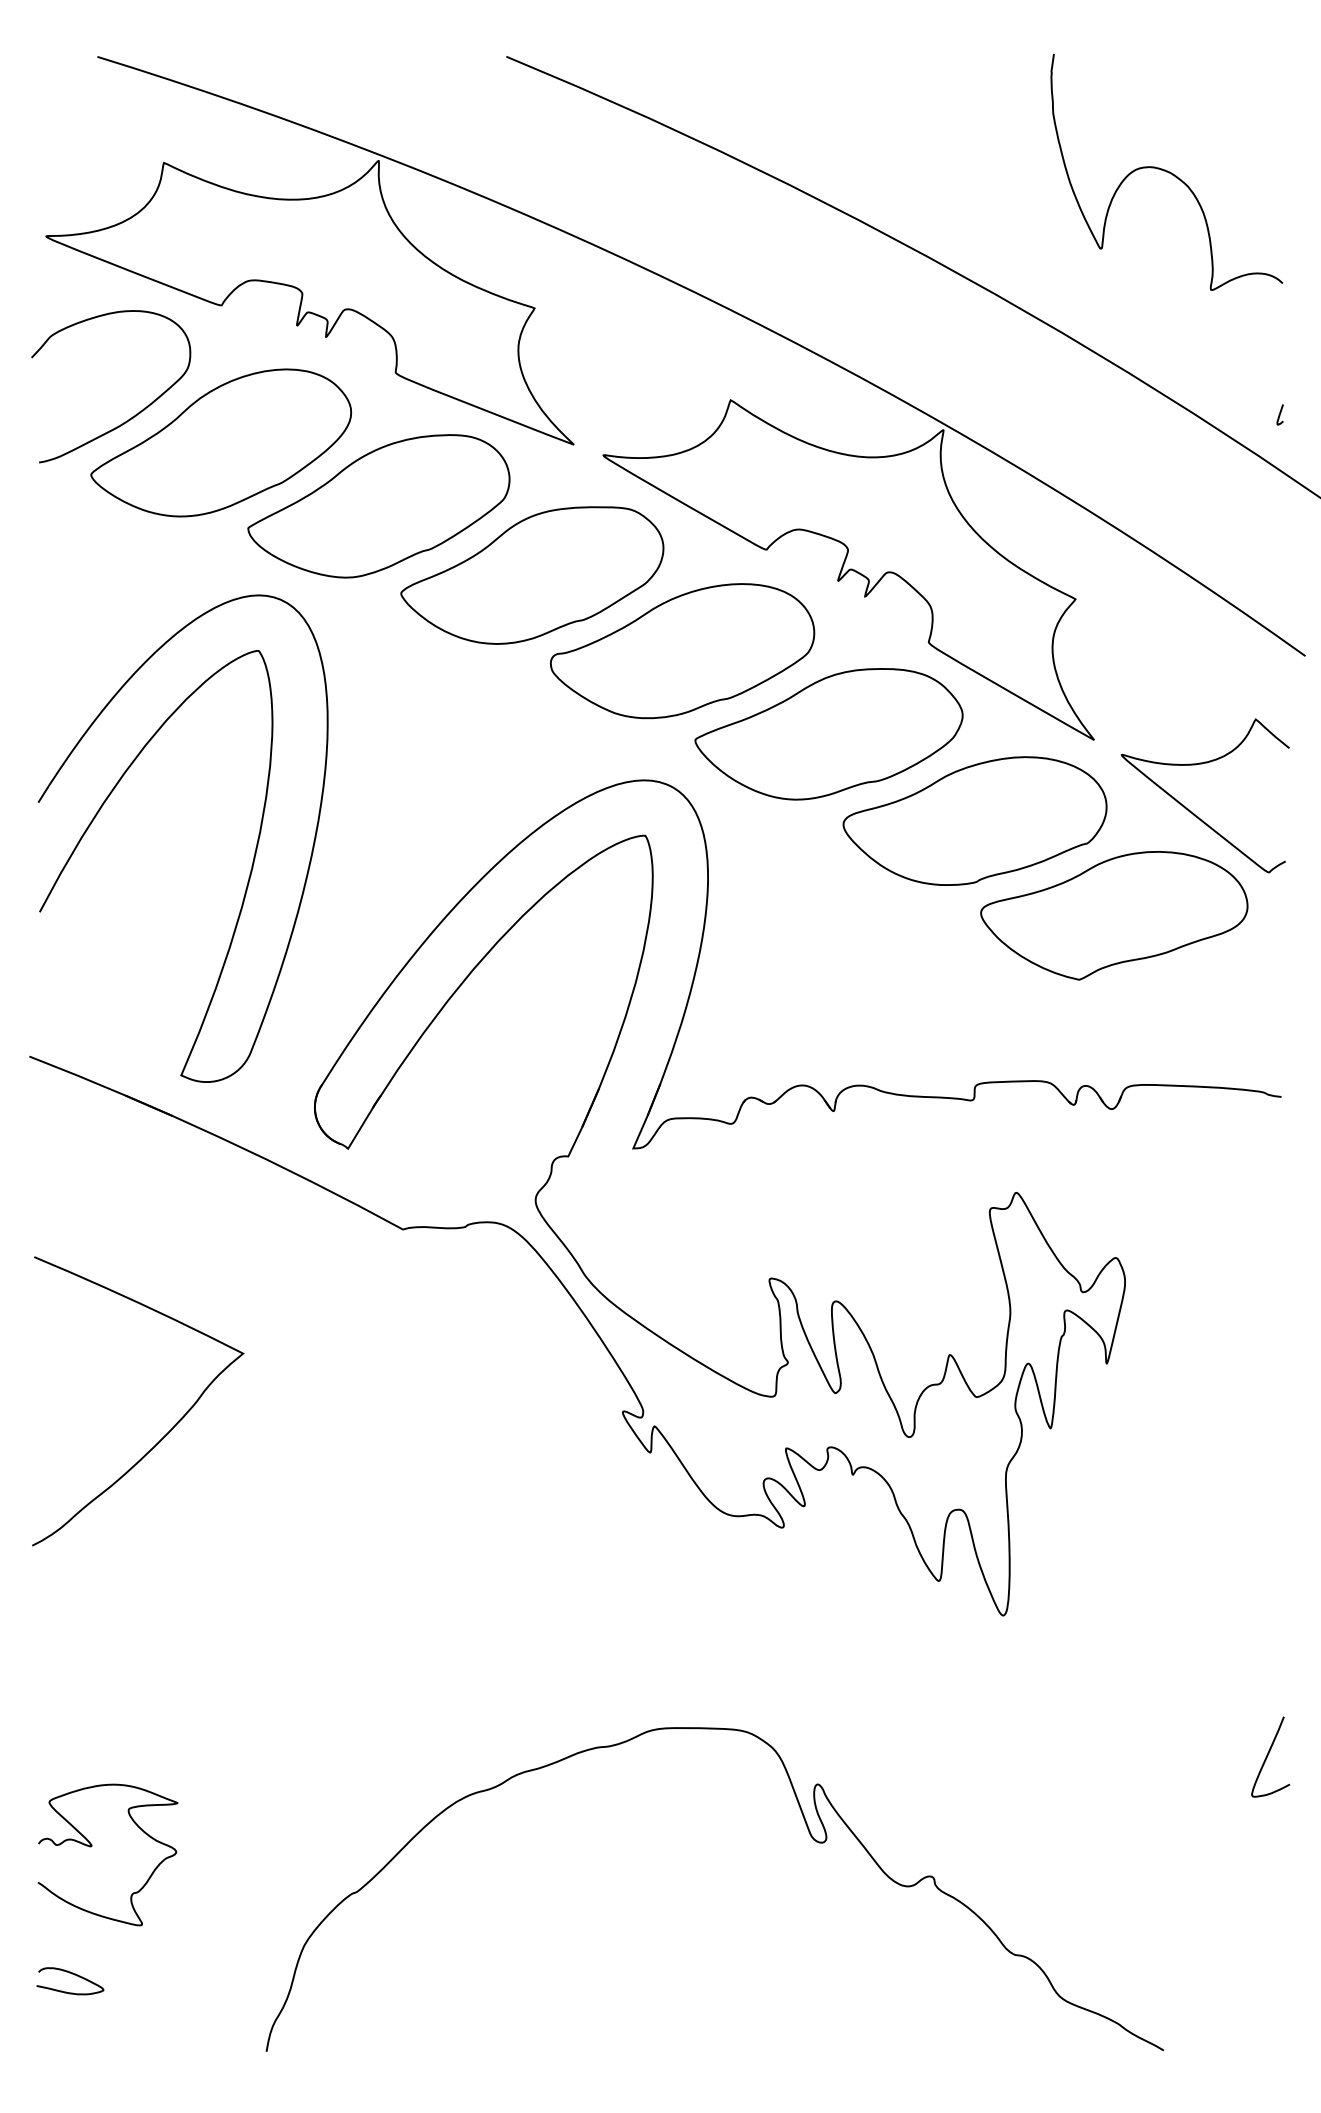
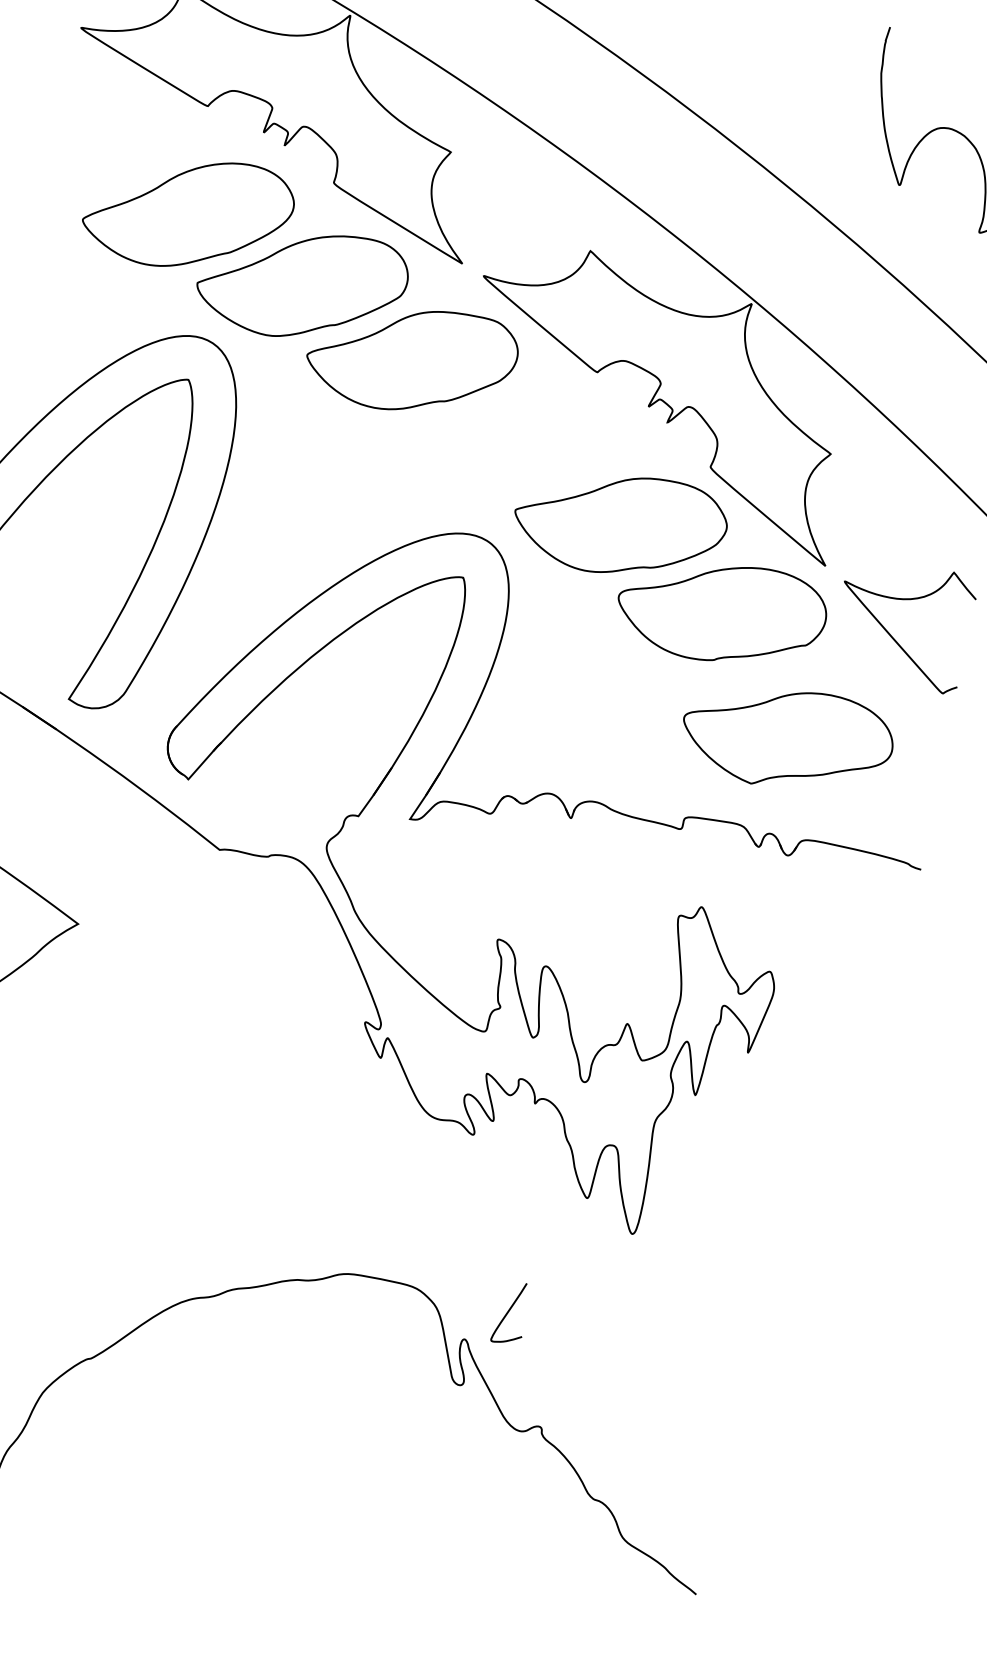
curve: (132, 416) -> (123, 180), removed
part: (682, 651) -> (517, 439), removed
part: (1114, 915) -> (787, 738), moved
curve: (1268, 1755) -> (509, 1311), moved

